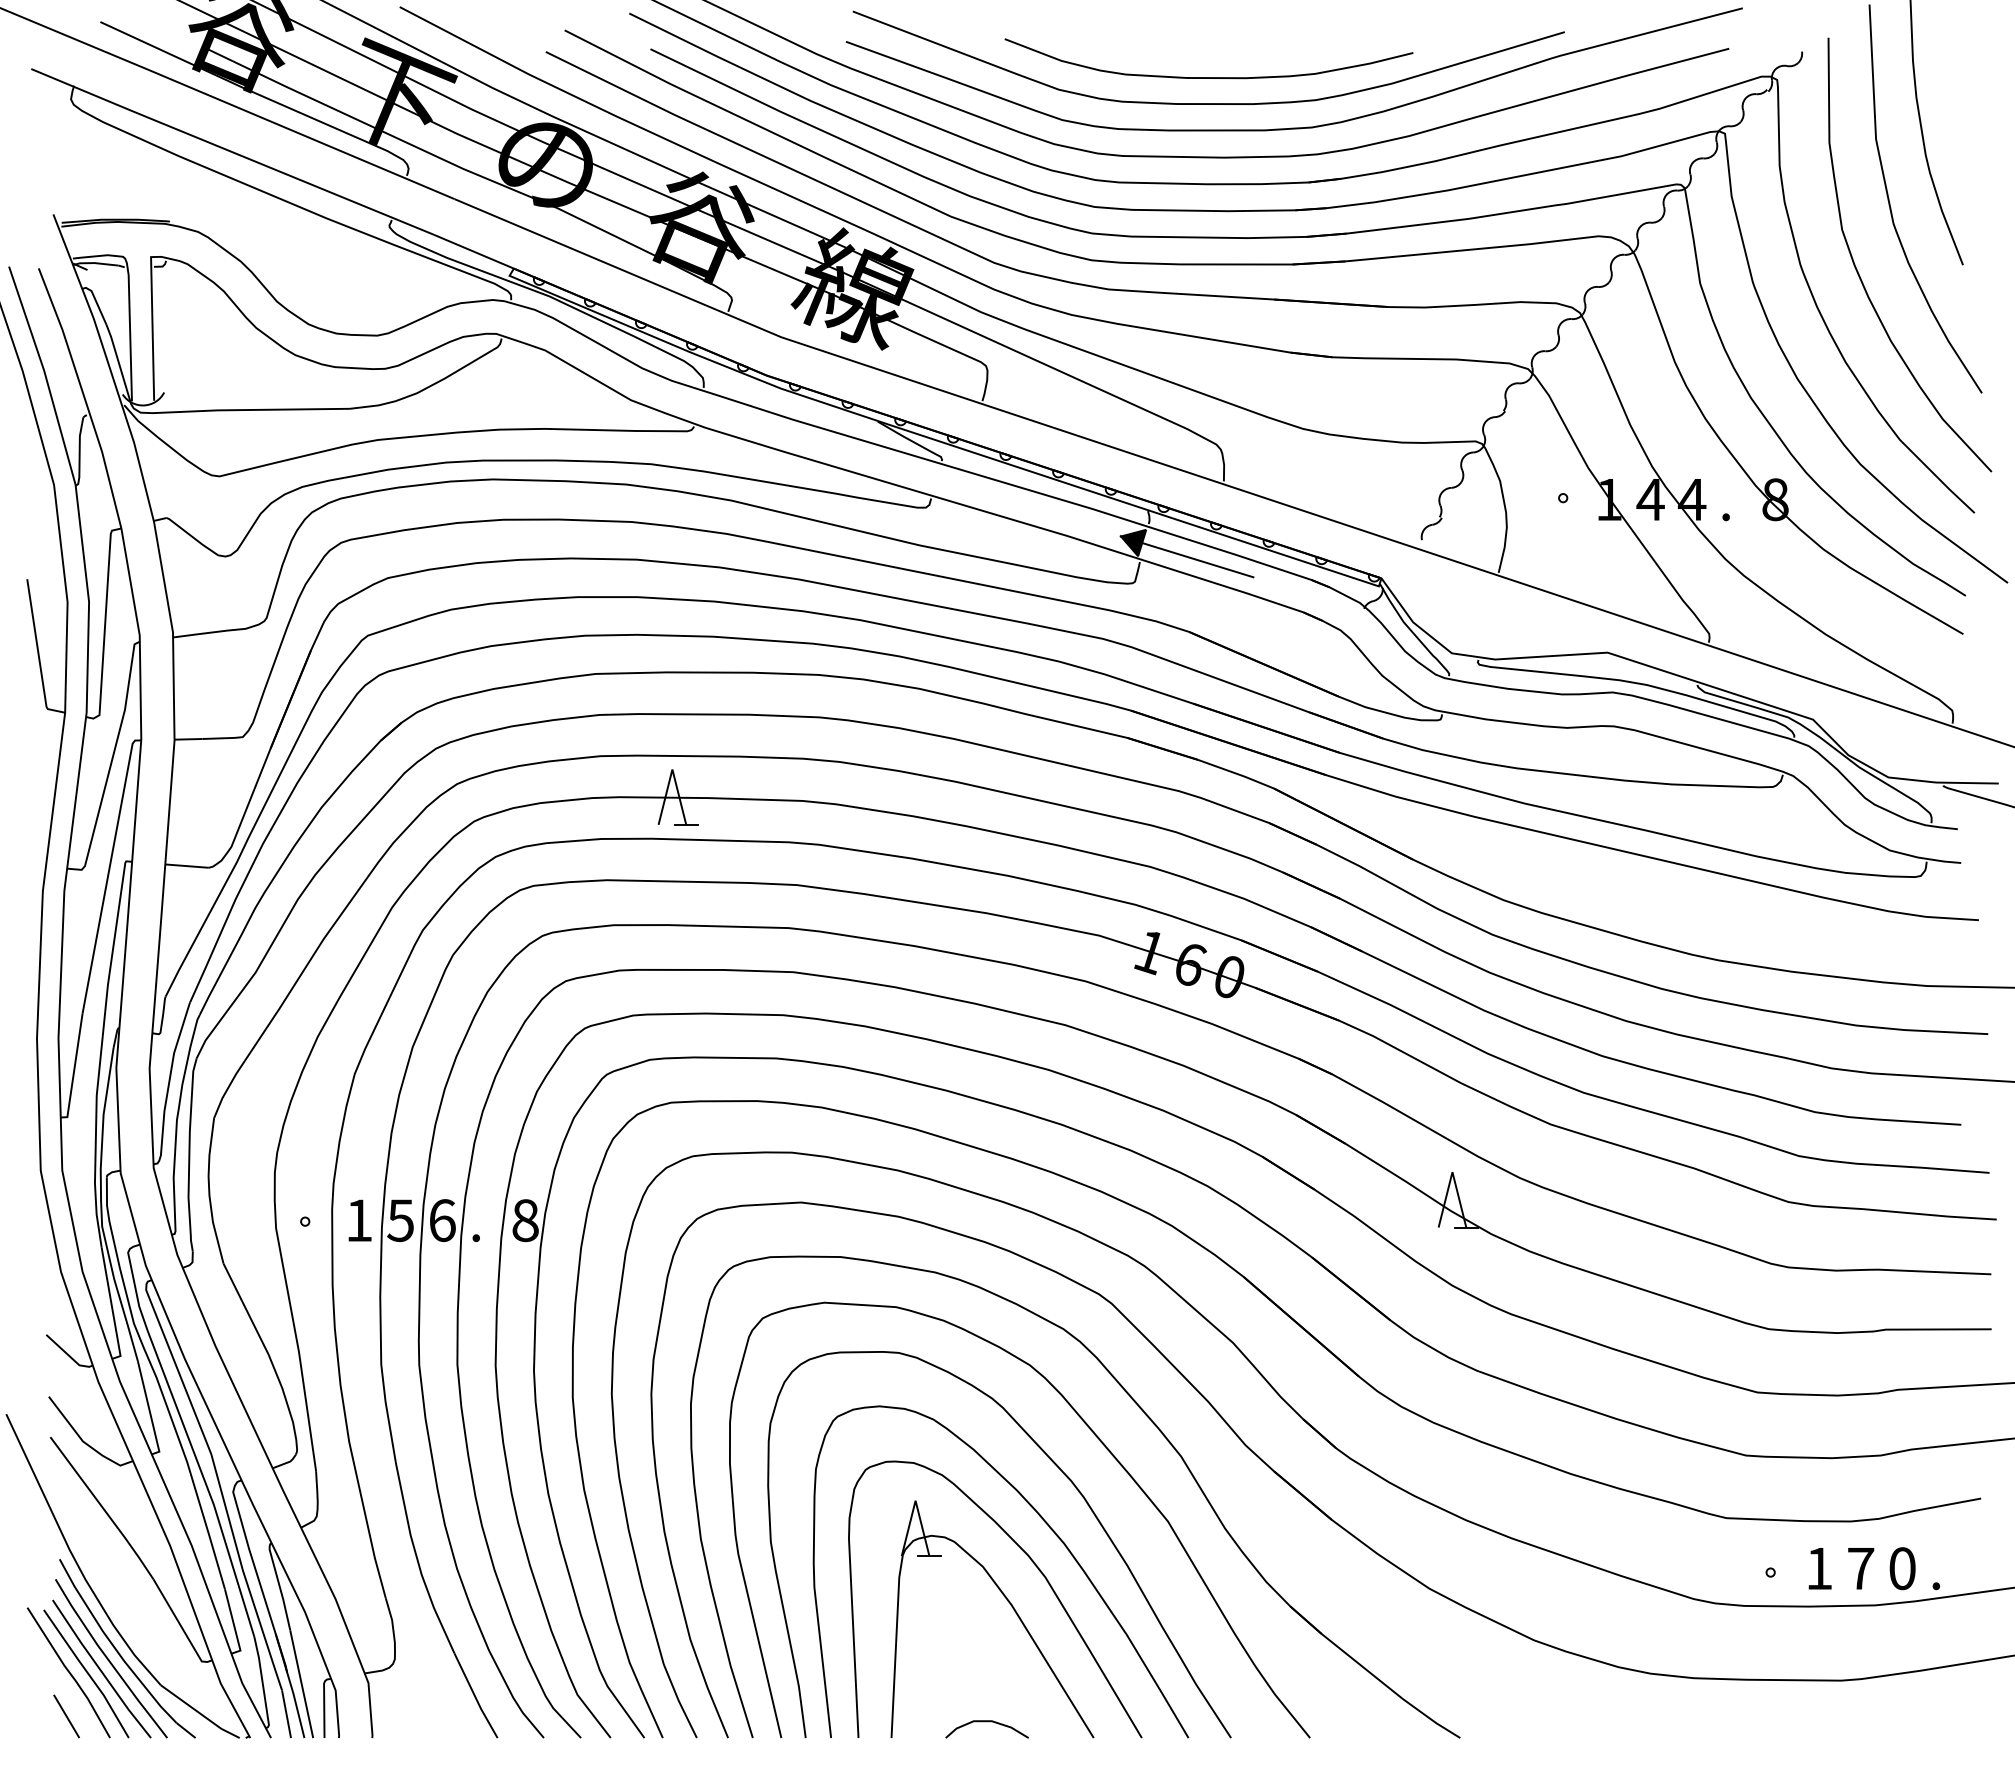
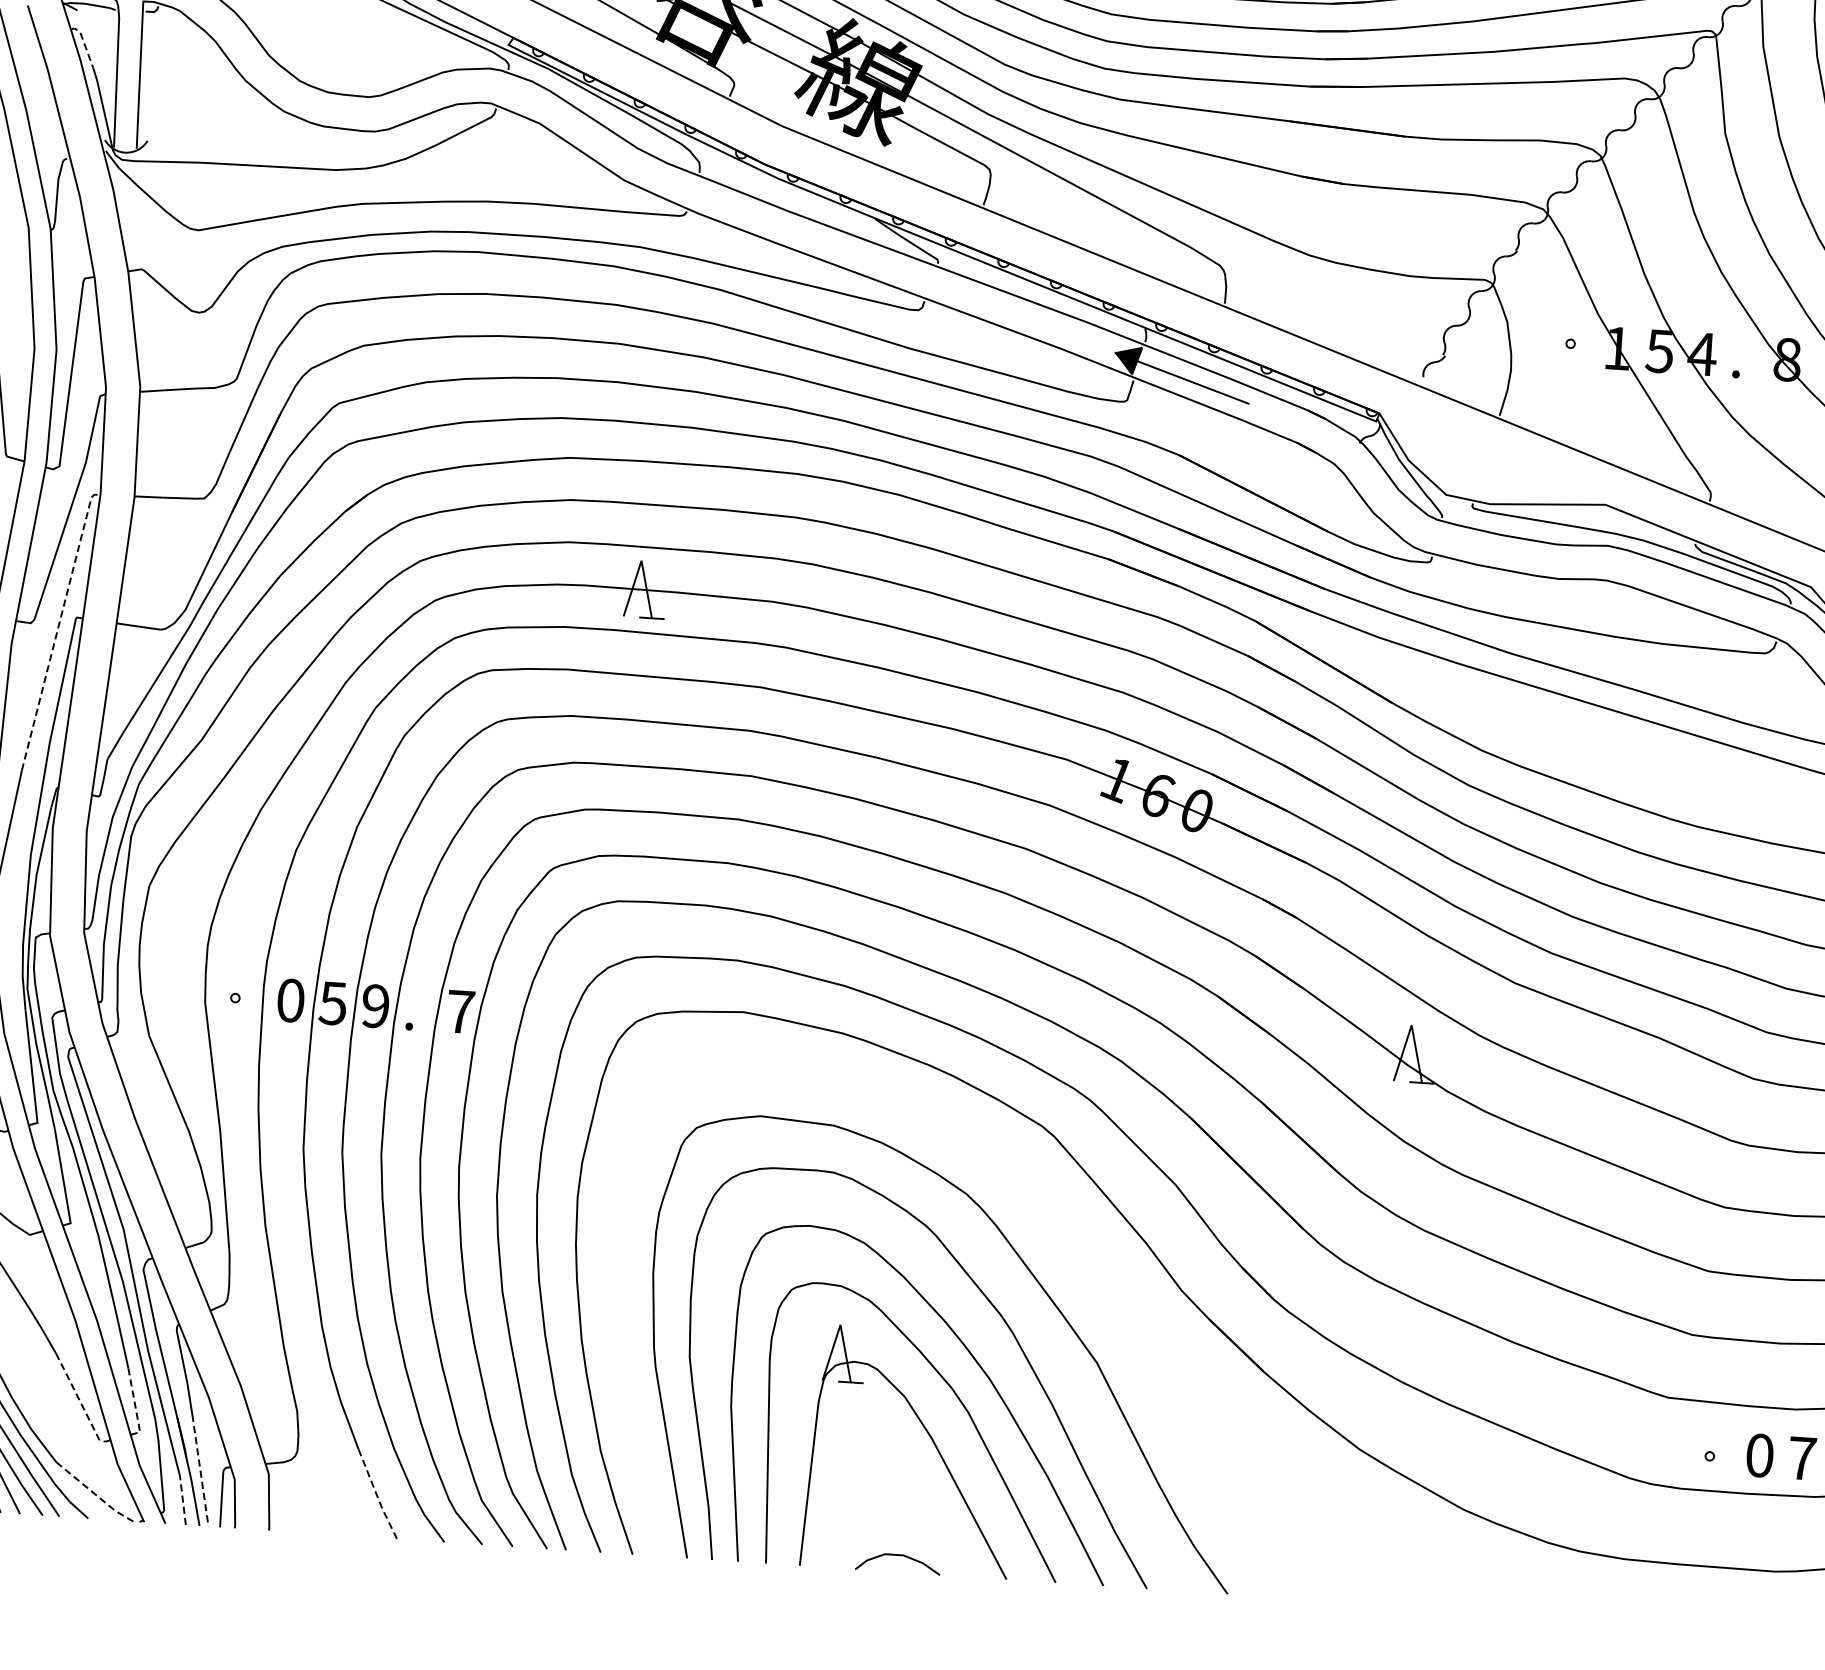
line: (96, 301) -> (84, 43), solid -> dashed
text: (1650, 500) -> (1659, 352), 4 -> 5
line: (108, 872) -> (58, 627), solid -> dashed
text: (359, 1220) -> (291, 1000), 1 -> 0
text: (442, 1220) -> (375, 1006), 6 -> 9
text: (525, 1220) -> (460, 1011), 8 -> 7
part: (1158, 1430) -> (1093, 1269), removed
text: (1819, 1568) -> (1760, 1455), 1 -> 0
line: (233, 1624) -> (134, 1405), solid -> dashed
line: (181, 1626) -> (81, 1403), solid -> dashed
line: (301, 1684) -> (200, 1471), solid -> dashed
line: (475, 1696) -> (377, 1495), solid -> dashed
line: (200, 1713) -> (94, 1493), solid -> dashed
line: (286, 1713) -> (182, 1499), solid -> dashed

